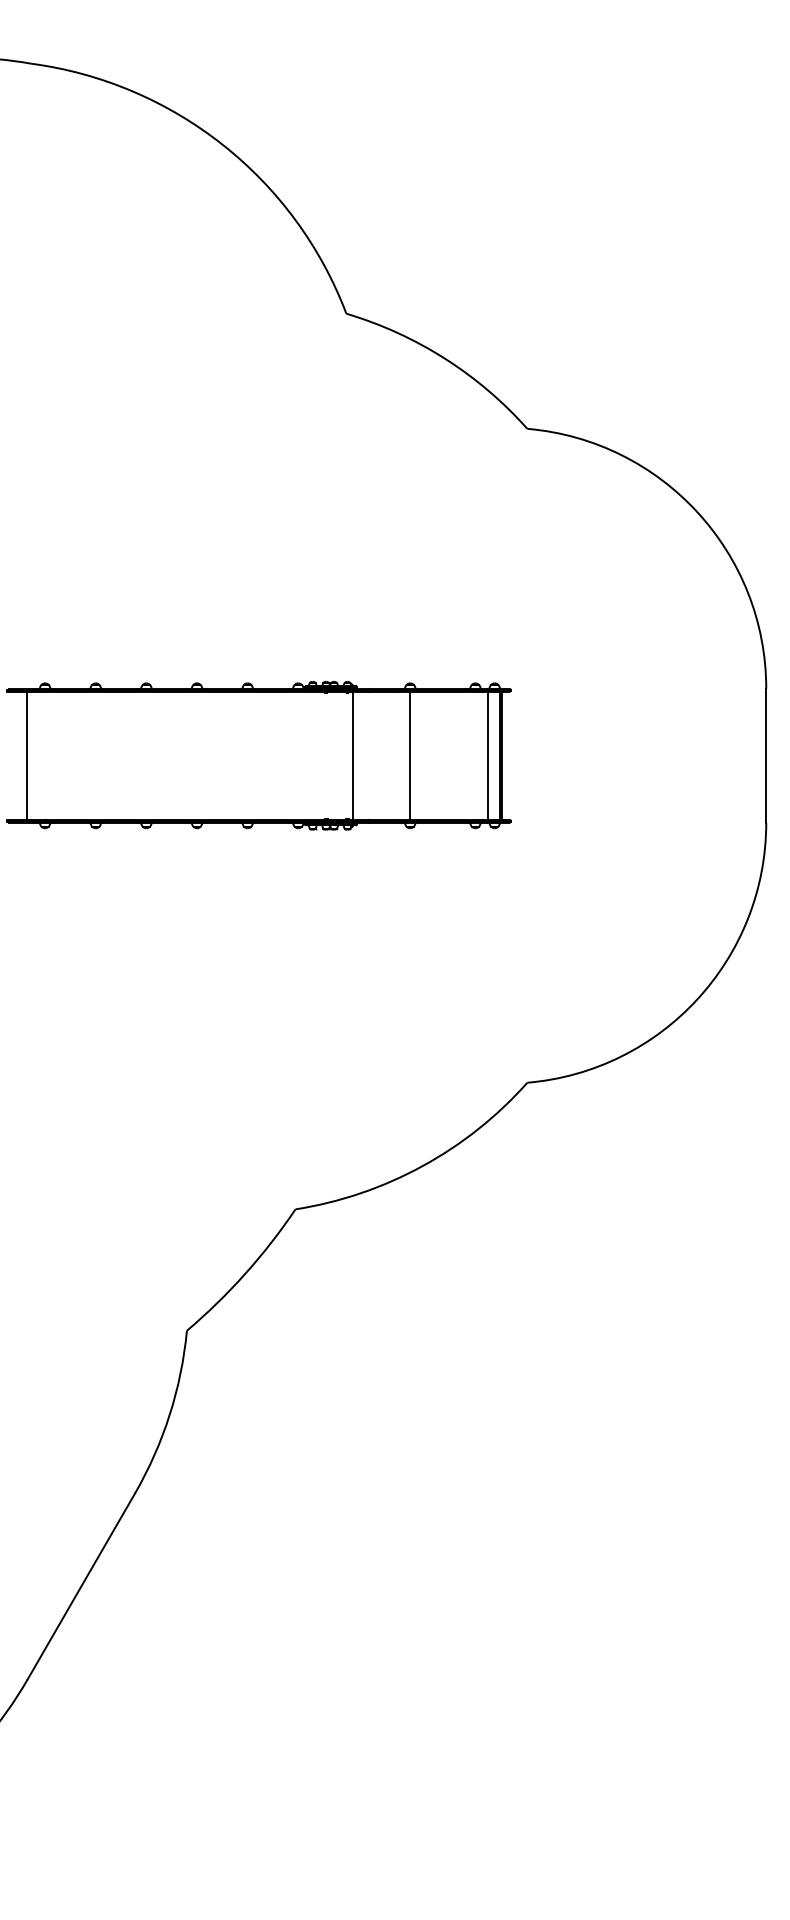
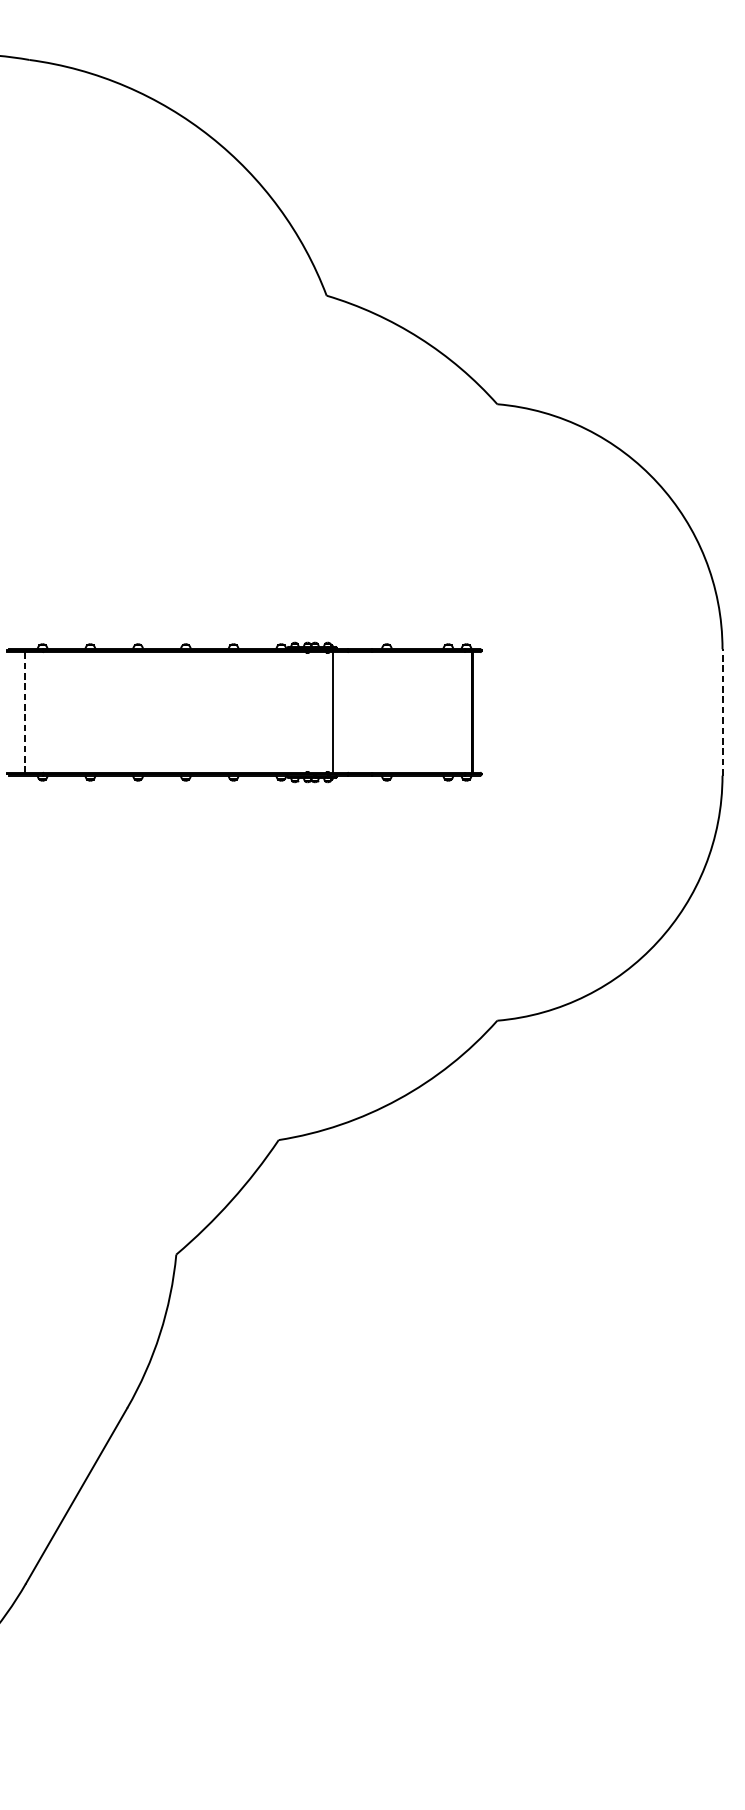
line: (26, 755) -> (25, 712), solid -> dashed
line: (409, 755) -> (386, 712), removed
line: (487, 755) -> (459, 712), removed
line: (766, 755) -> (722, 712), solid -> dashed

